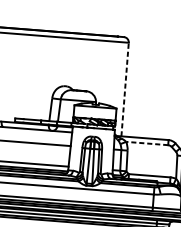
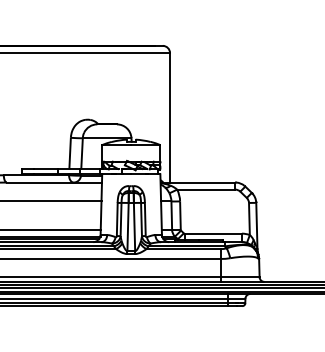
line: (125, 89) -> (170, 117), dashed -> solid
line: (146, 143) -> (205, 189), dashed -> solid

